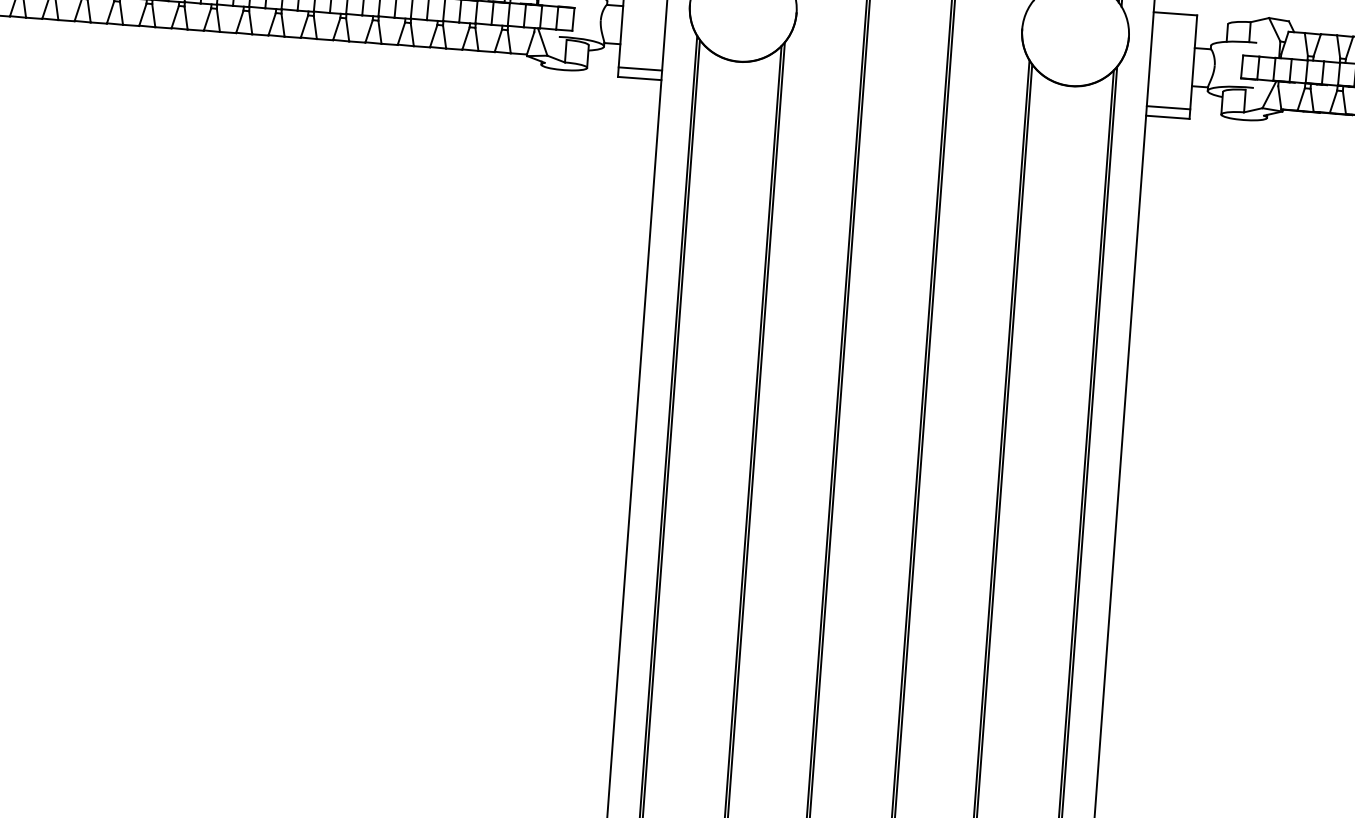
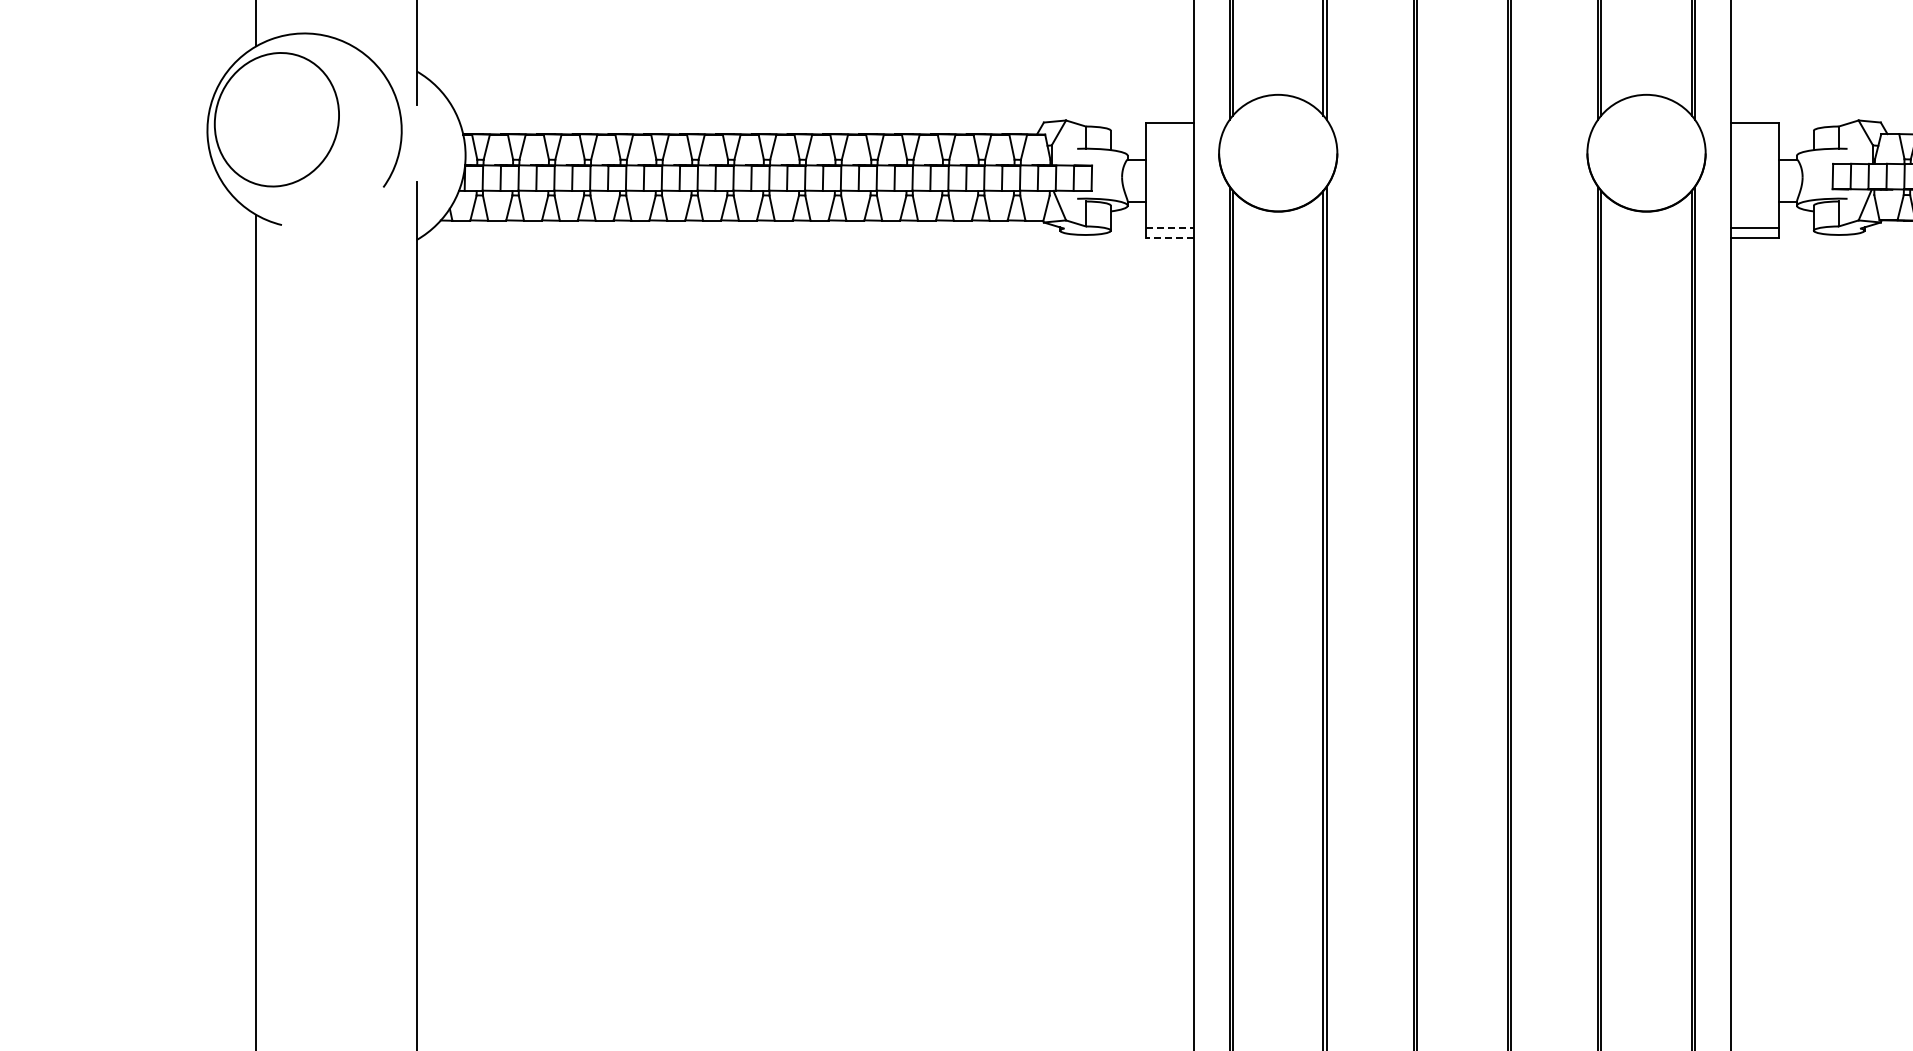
line: (641, 69) -> (1170, 227), solid -> dashed
line: (639, 78) -> (1169, 238), solid -> dashed

